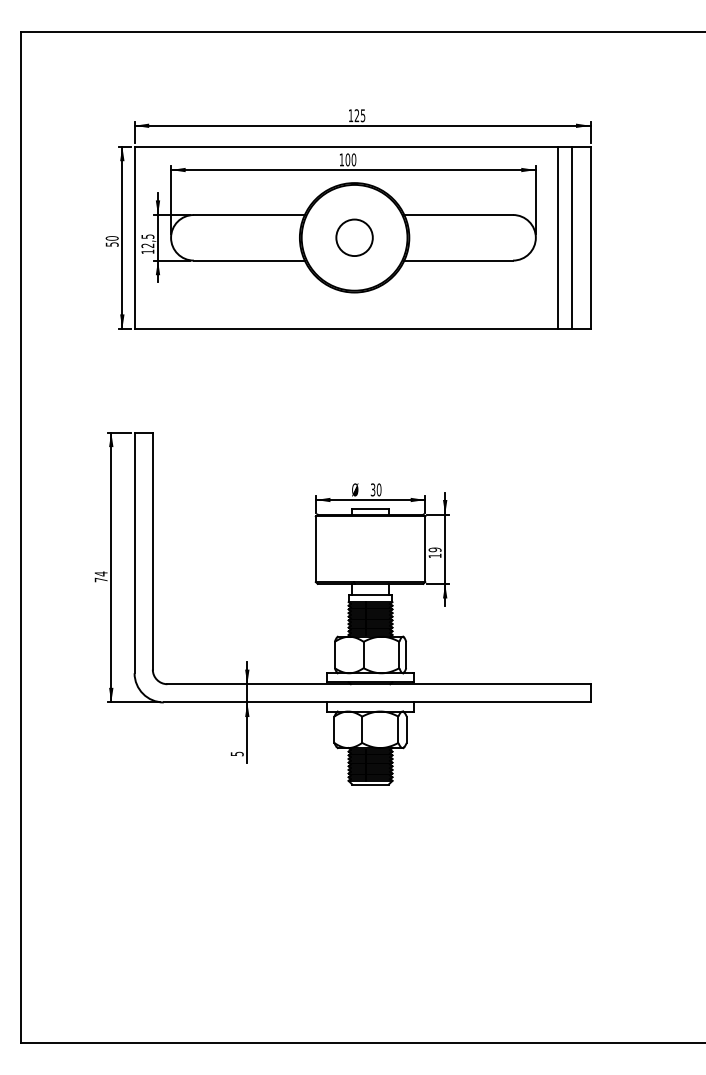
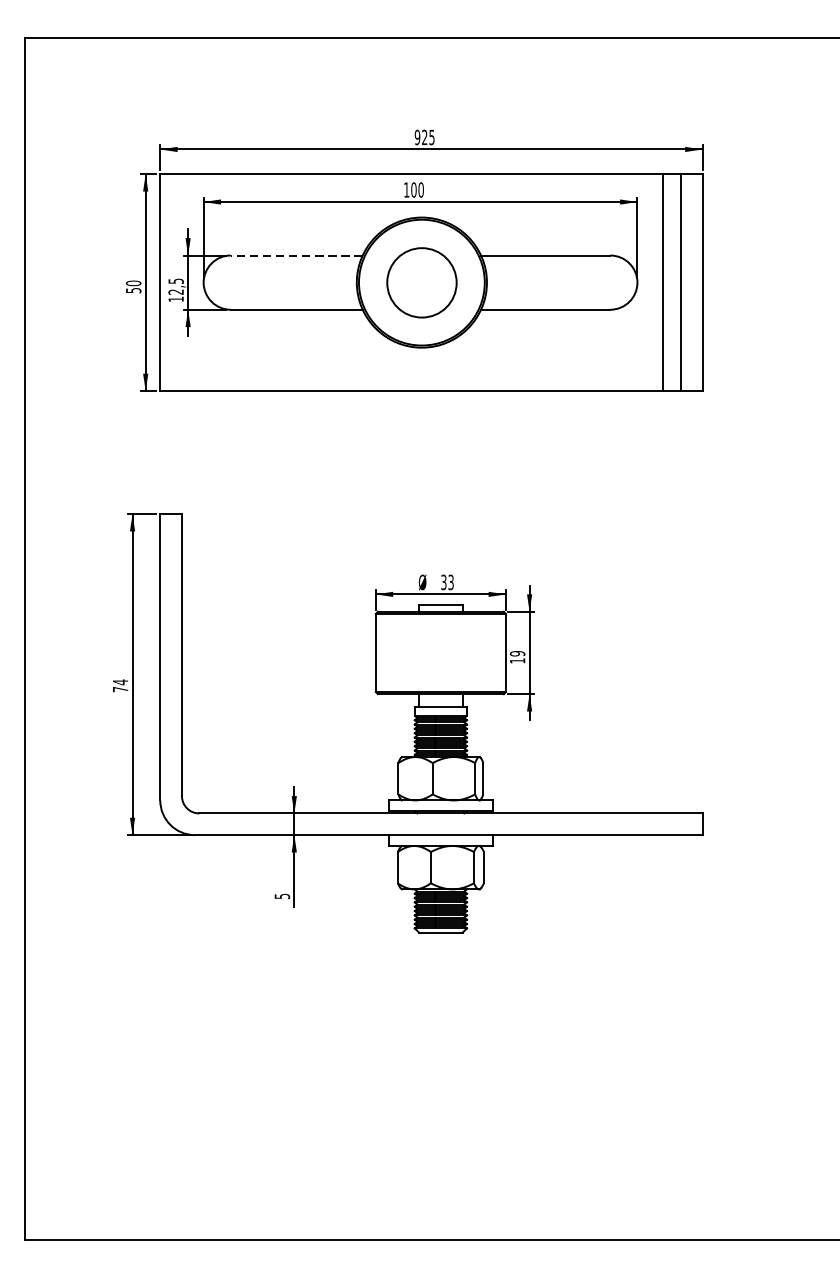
text: (350, 115) -> (417, 137), 125 -> 925
line: (249, 215) -> (296, 256), solid -> dashed
circle: (354, 237) -> (421, 282), size x1.6
text: (378, 489) -> (450, 581), 30 -> 33

